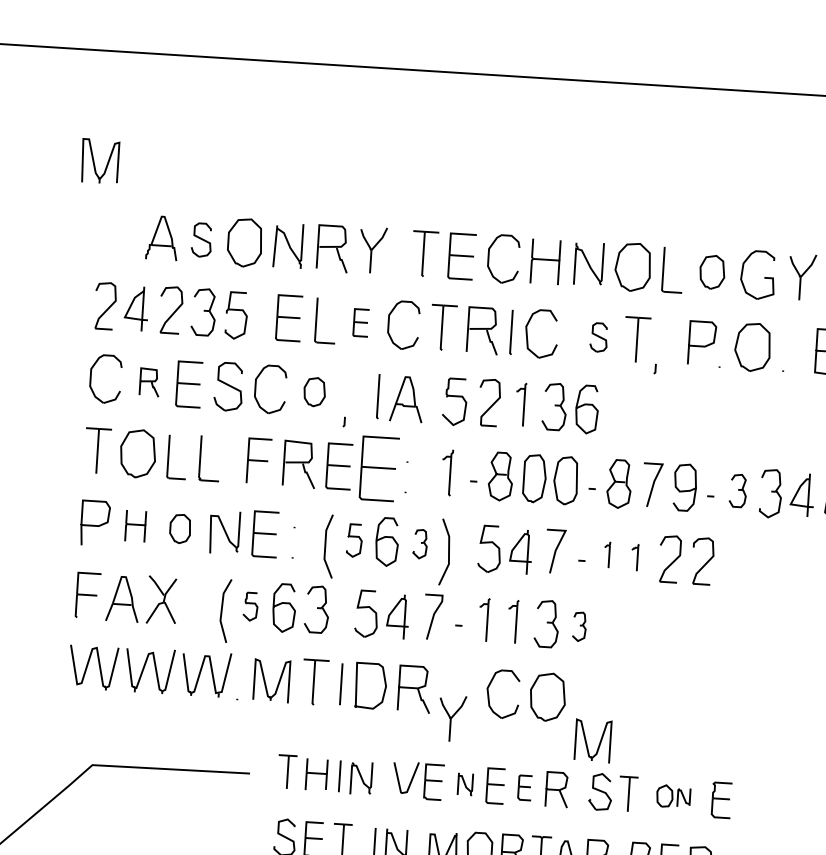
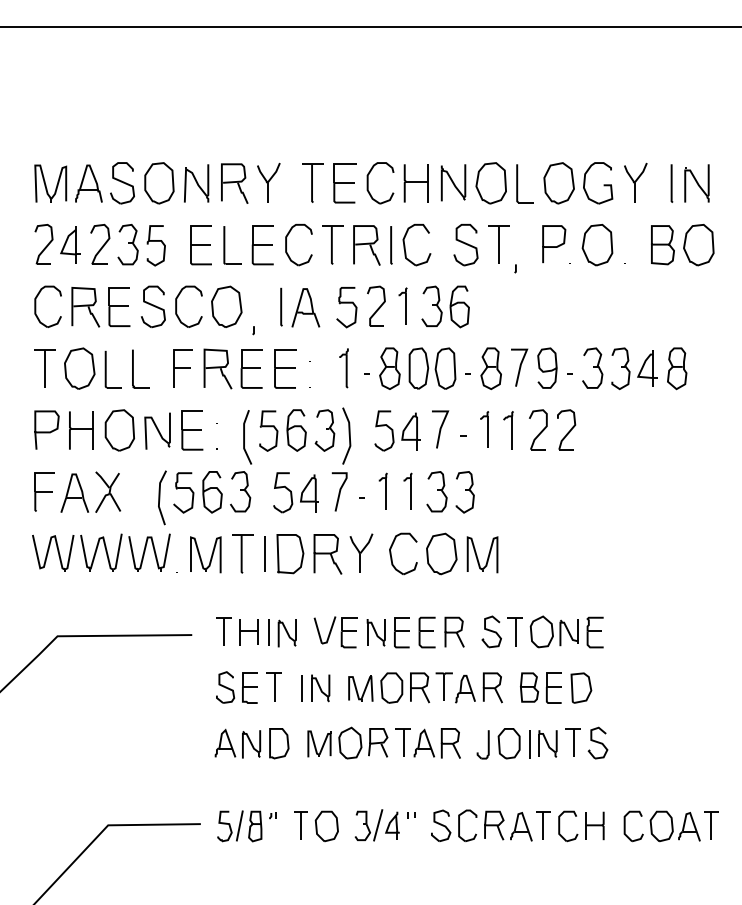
part: (99, 161) -> (50, 183), moved
part: (201, 240) -> (122, 183), size x1.43
part: (711, 272) -> (558, 183), size x1.43
part: (360, 323) -> (262, 245), size x1.67
part: (598, 336) -> (465, 244), size x1.67
part: (149, 382) -> (85, 307), size x1.67
part: (314, 391) -> (226, 306), size x1.67
part: (378, 468) -> (285, 368), size x0.71
part: (737, 490) -> (592, 367), size x1.43
part: (135, 526) -> (81, 430), size x1.43
part: (180, 528) -> (119, 430), size x1.67
part: (354, 539) -> (268, 430), size x1.43
part: (419, 544) -> (324, 430), size x1.67
part: (607, 554) -> (484, 429), size x1.67
part: (635, 557) -> (508, 430), size x1.67
part: (250, 606) -> (183, 492), size x1.67
part: (578, 626) -> (464, 492), size x1.67
part: (452, 717) -> (361, 552), moved
part: (592, 740) -> (482, 554), moved
part: (464, 784) -> (375, 632), size x1.43
part: (524, 787) -> (426, 632), size x1.43
part: (672, 796) -> (553, 631), size x1.67

